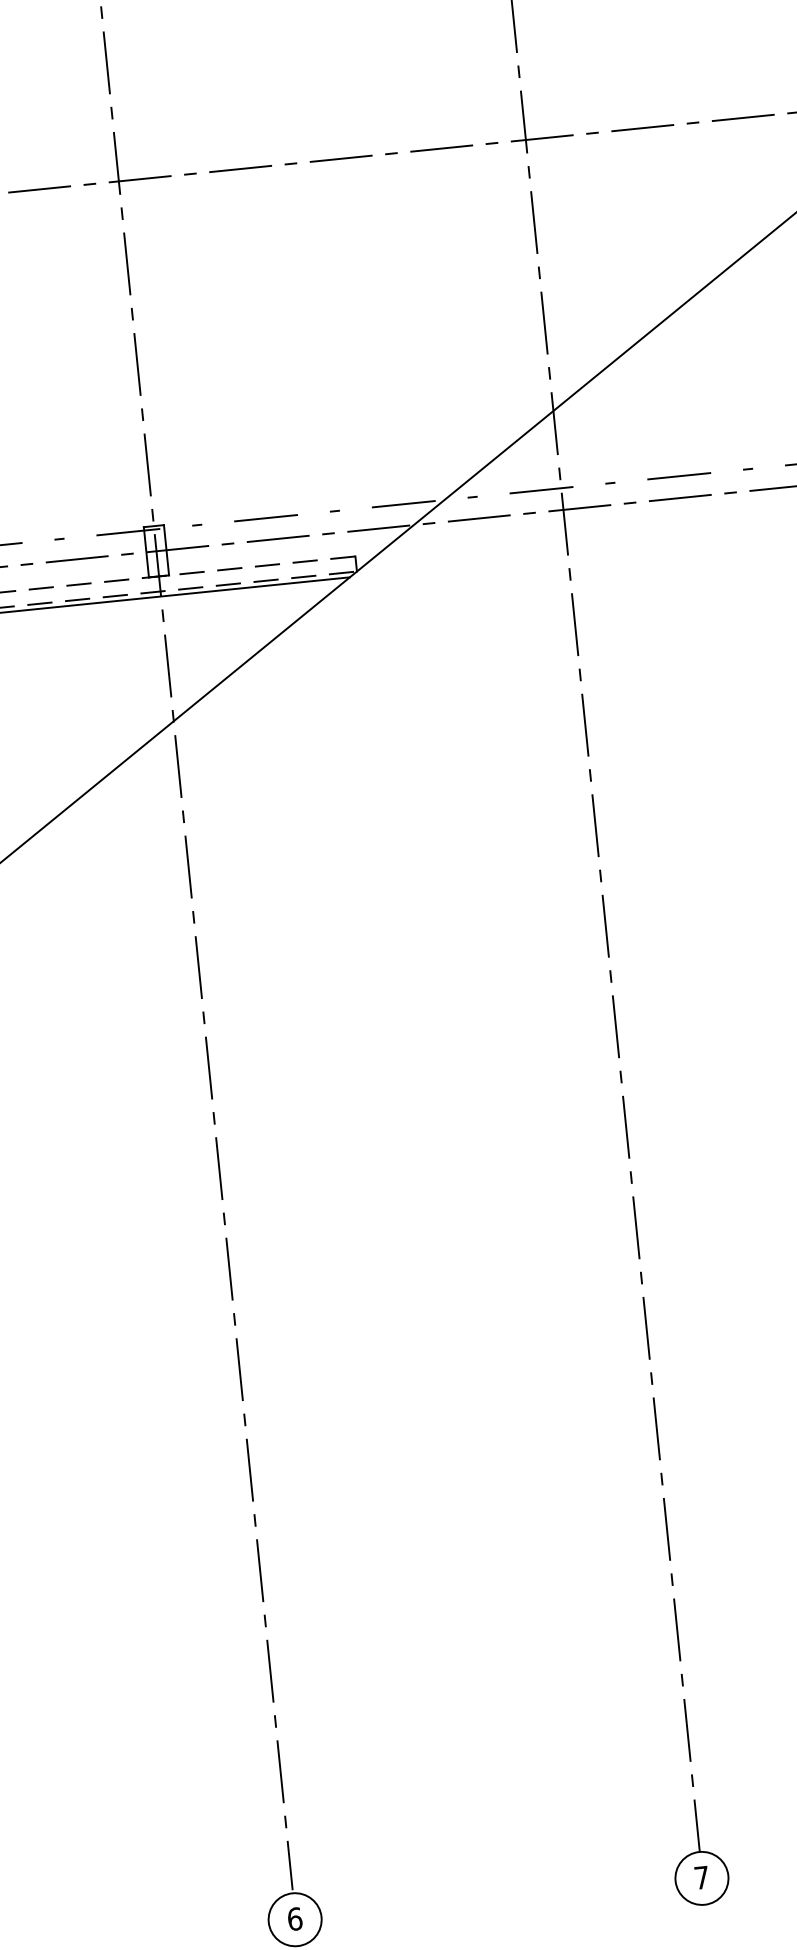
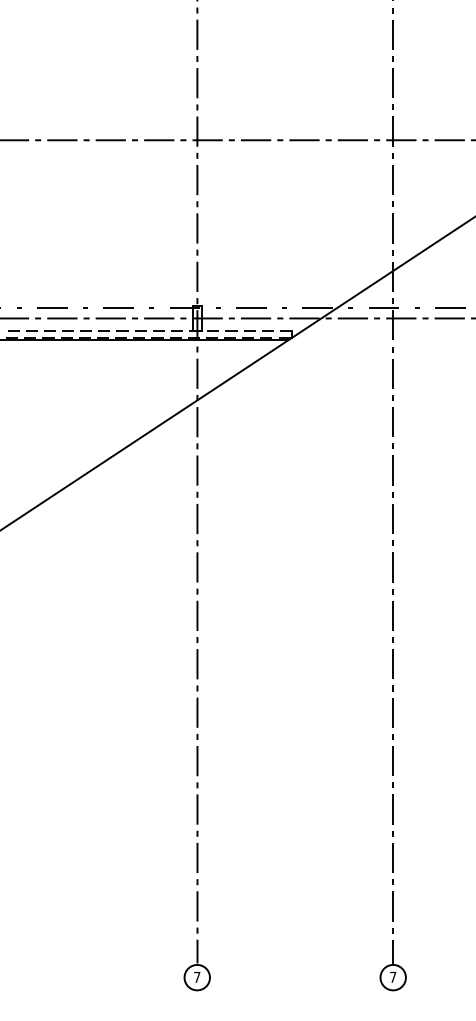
text: (295, 1917) -> (197, 976), 6 -> 7

